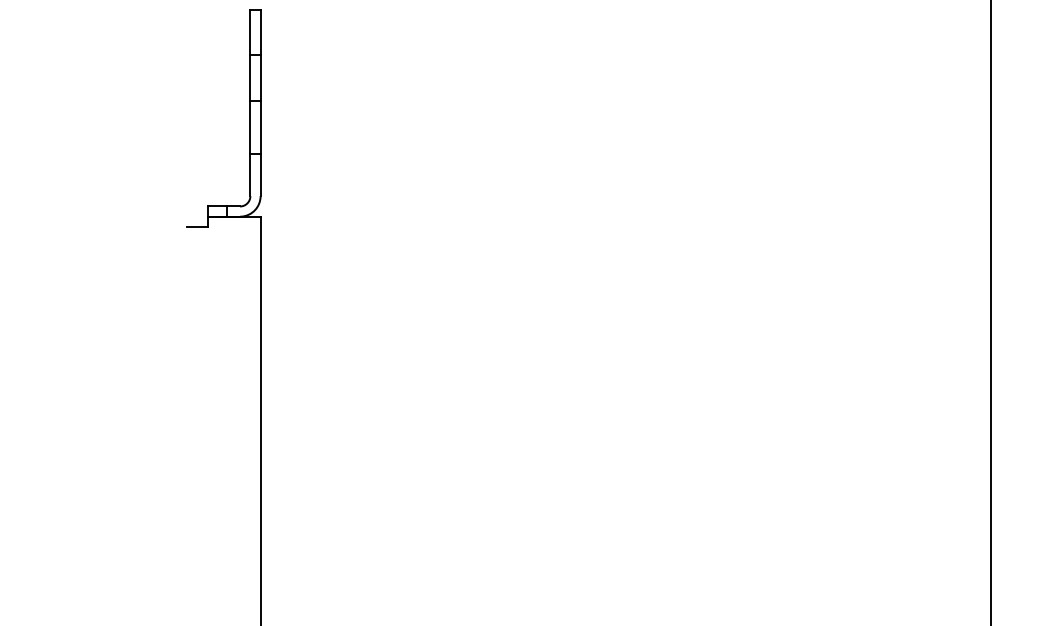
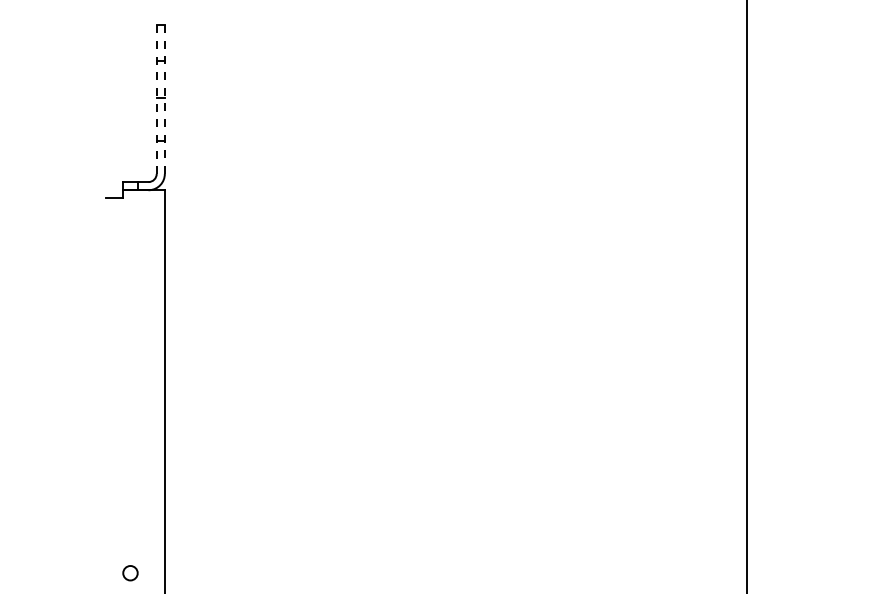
line: (260, 102) -> (164, 99), solid -> dashed
line: (250, 104) -> (156, 100), solid -> dashed

